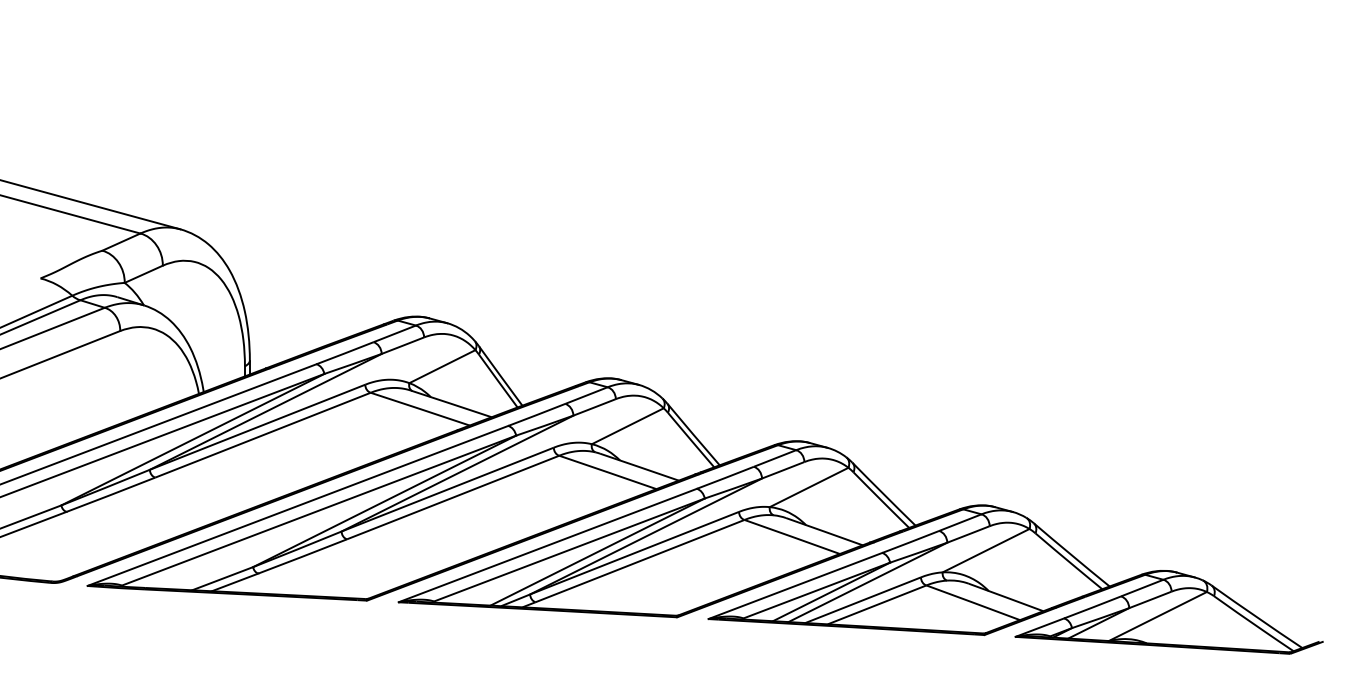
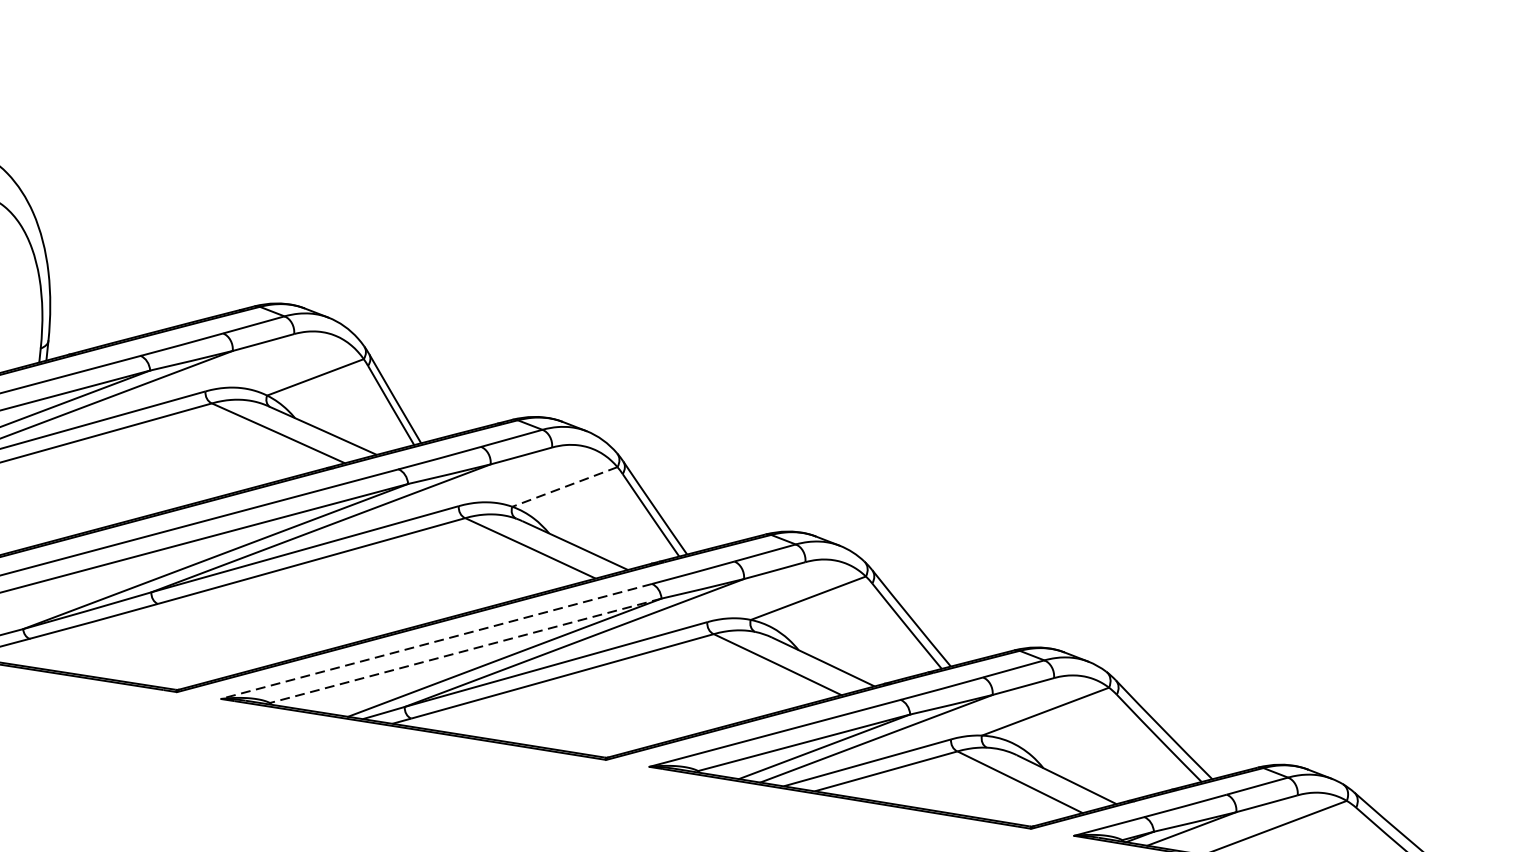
line: (627, 426) -> (564, 487), solid -> dashed
line: (547, 545) -> (435, 641), solid -> dashed
line: (569, 550) -> (465, 651), solid -> dashed

